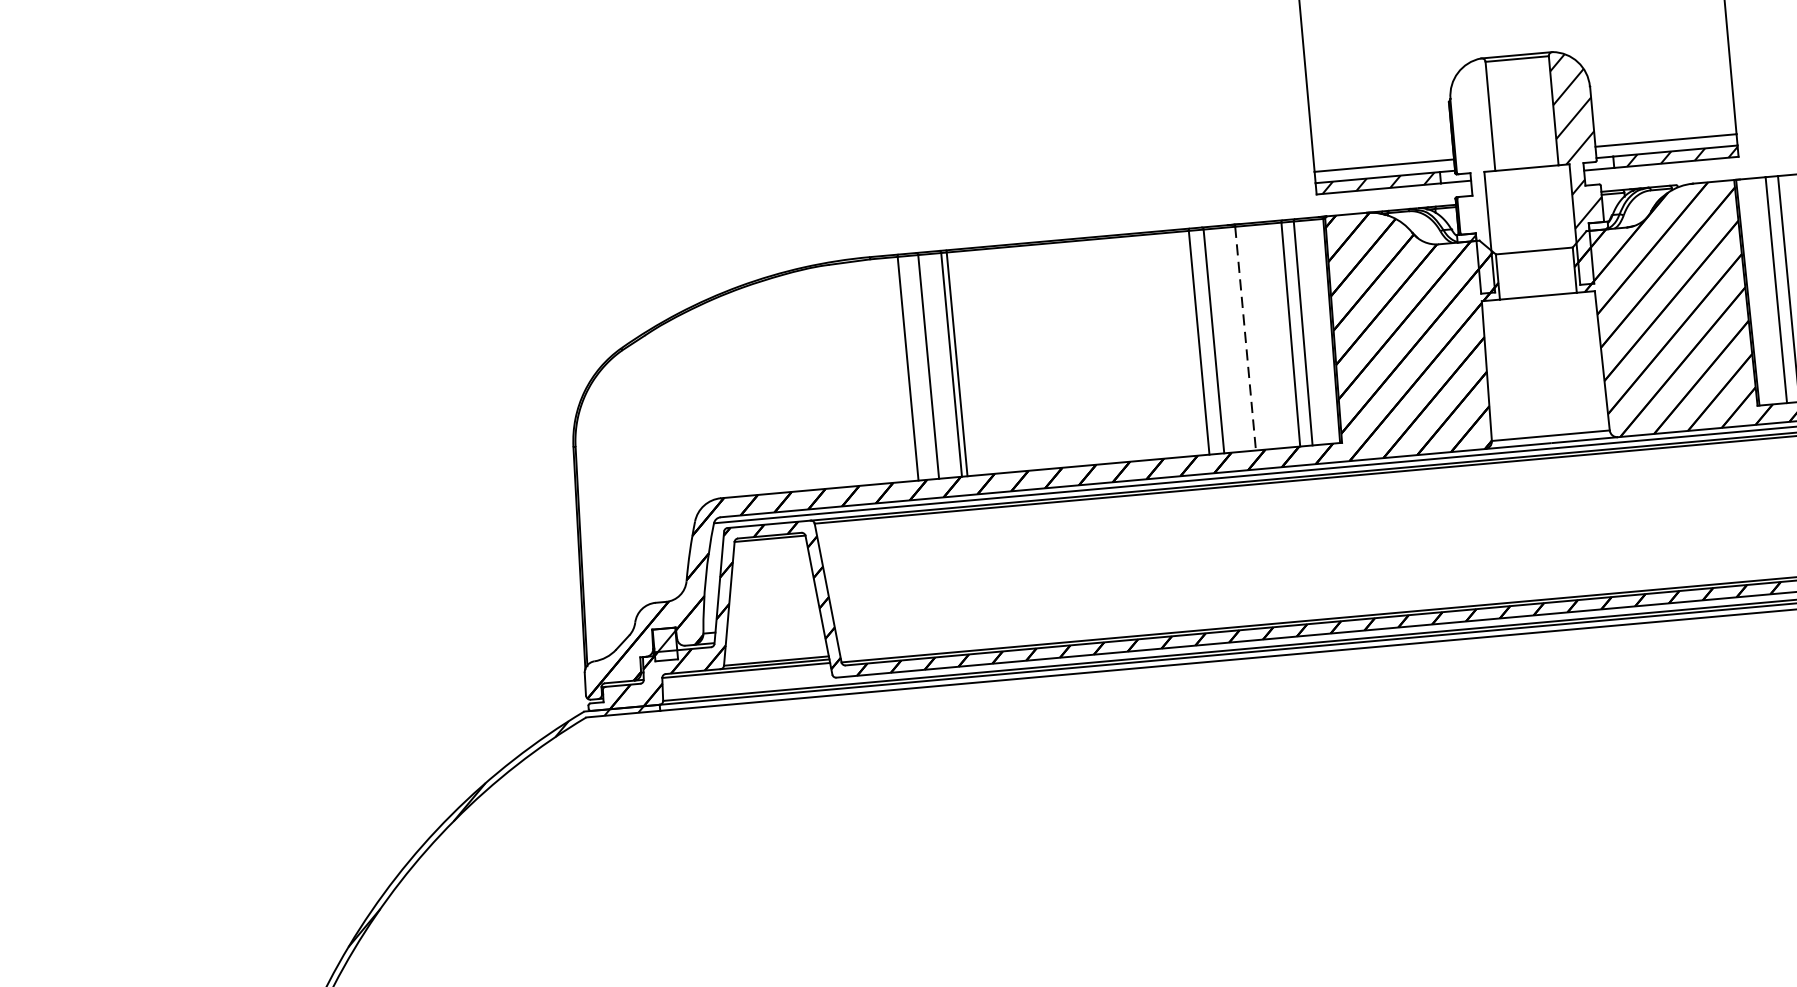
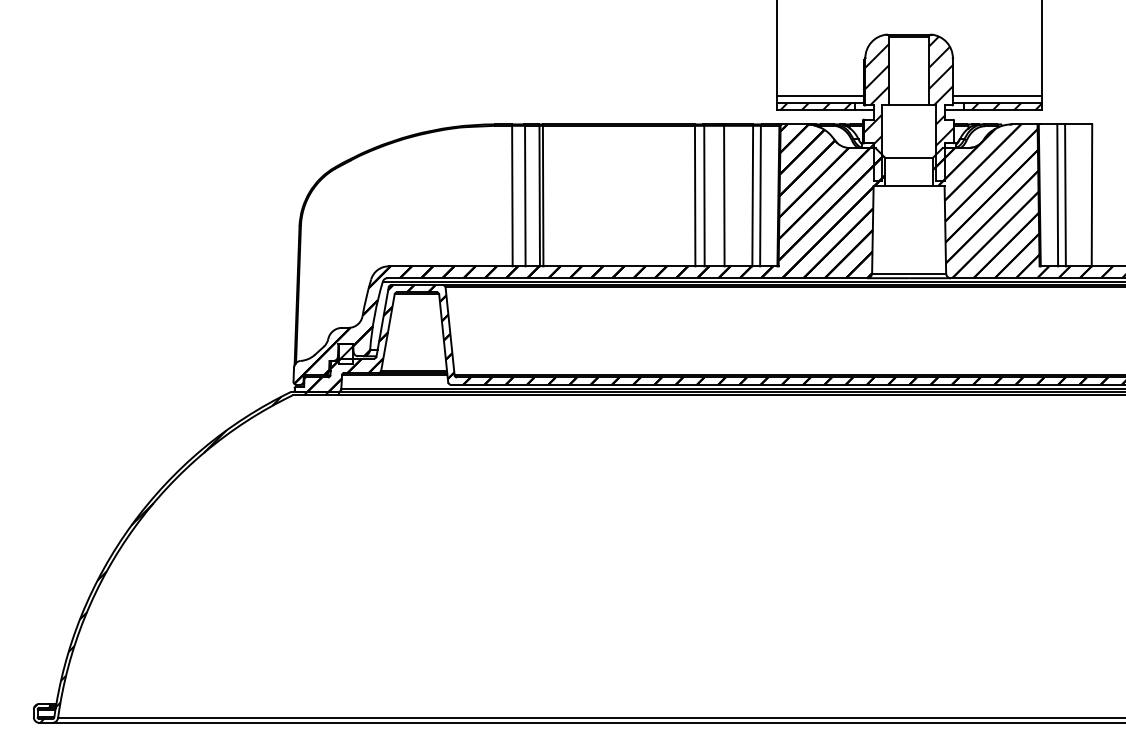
hatch: (1476, 183) -> (876, 112), added
line: (1245, 339) -> (724, 196), dashed -> solid

